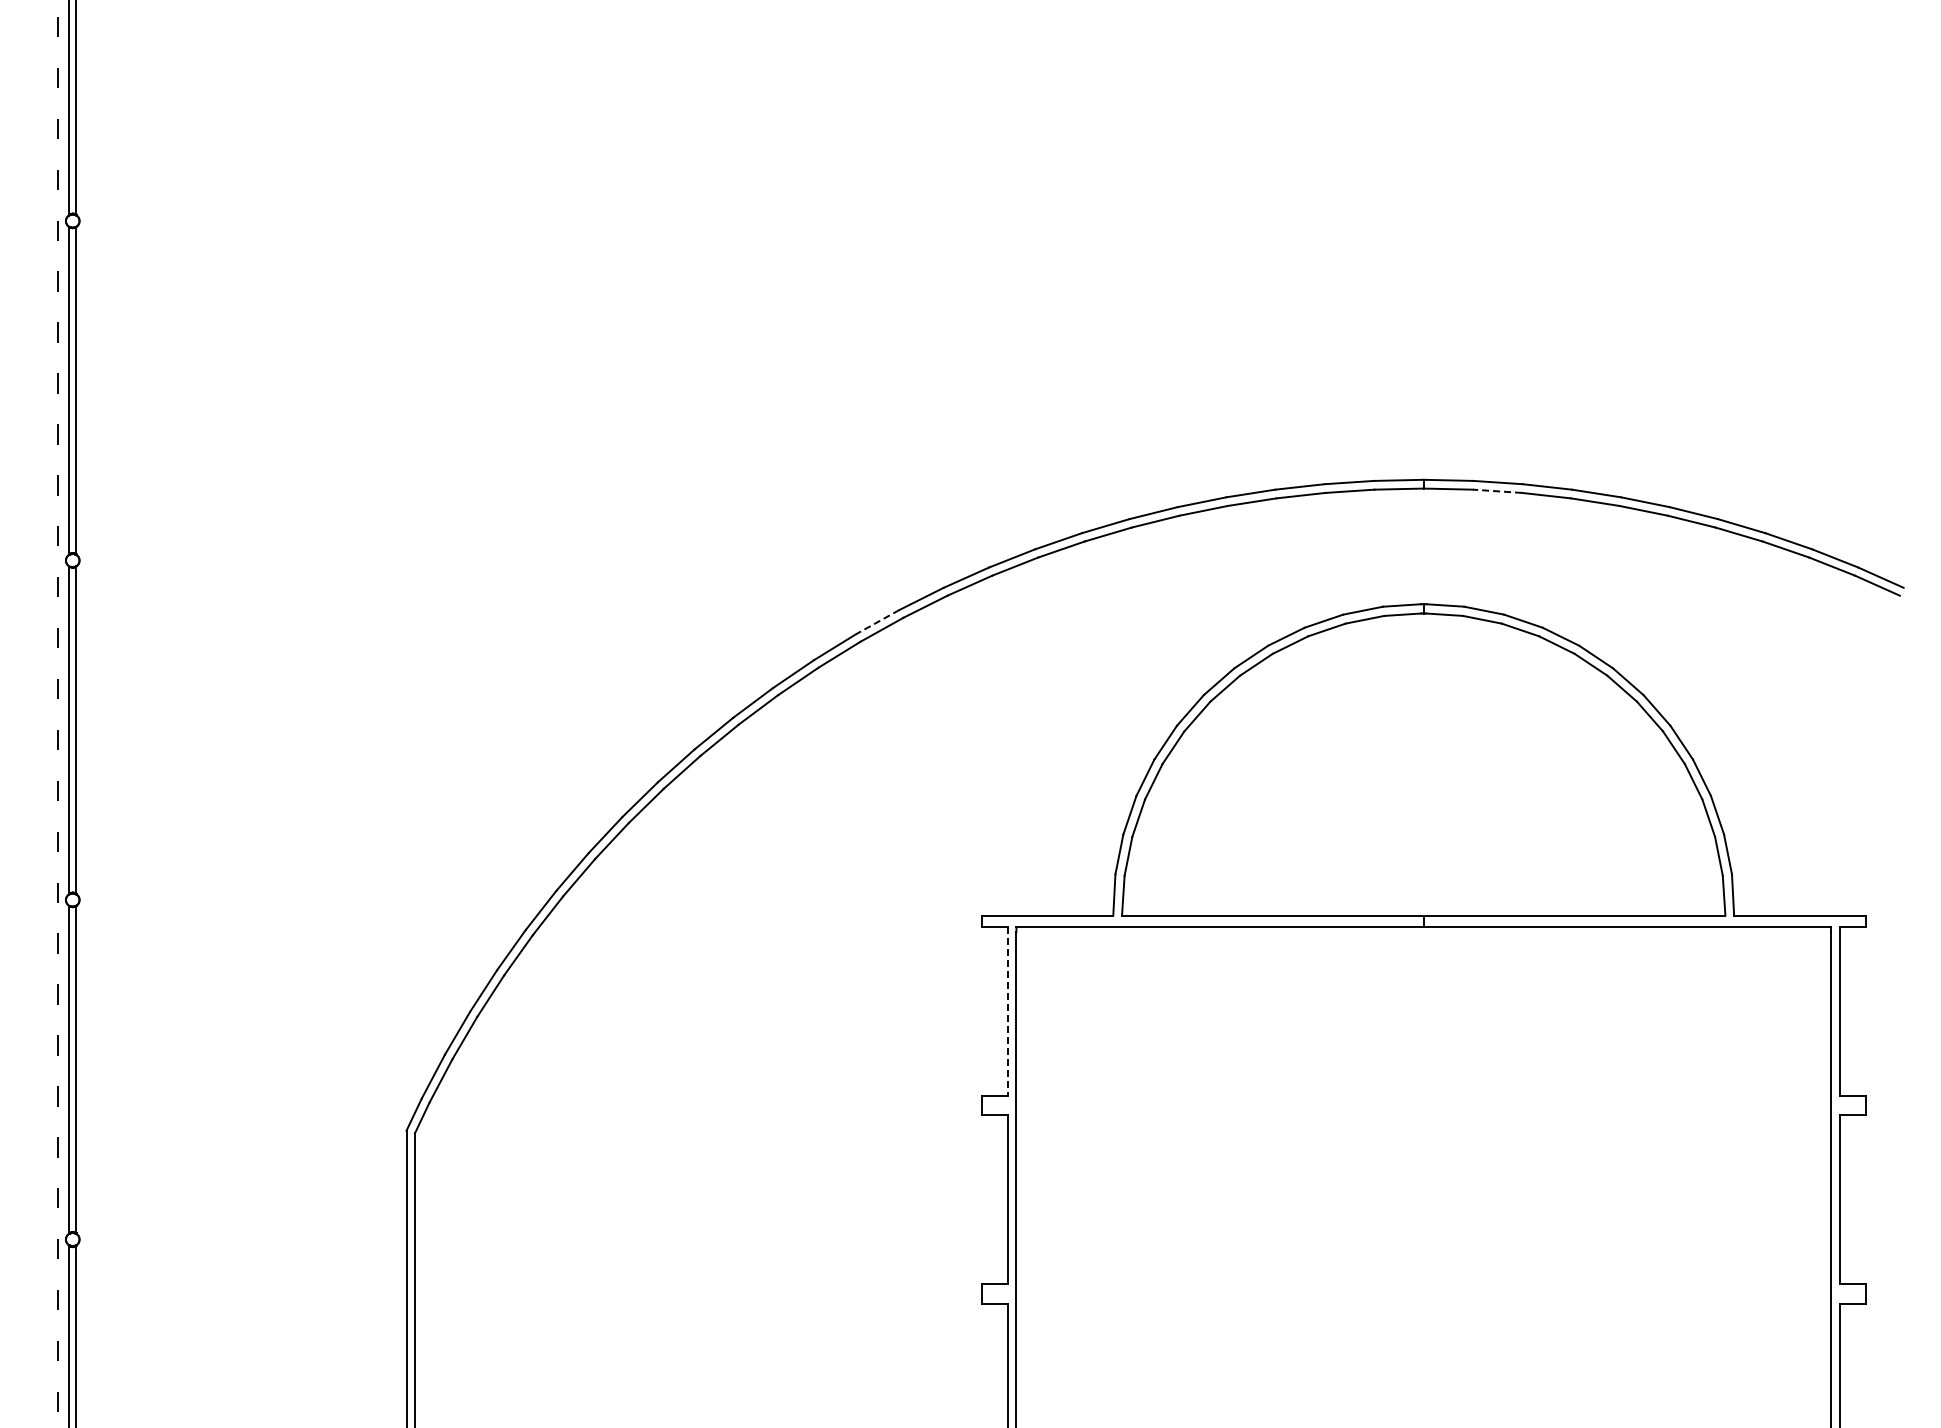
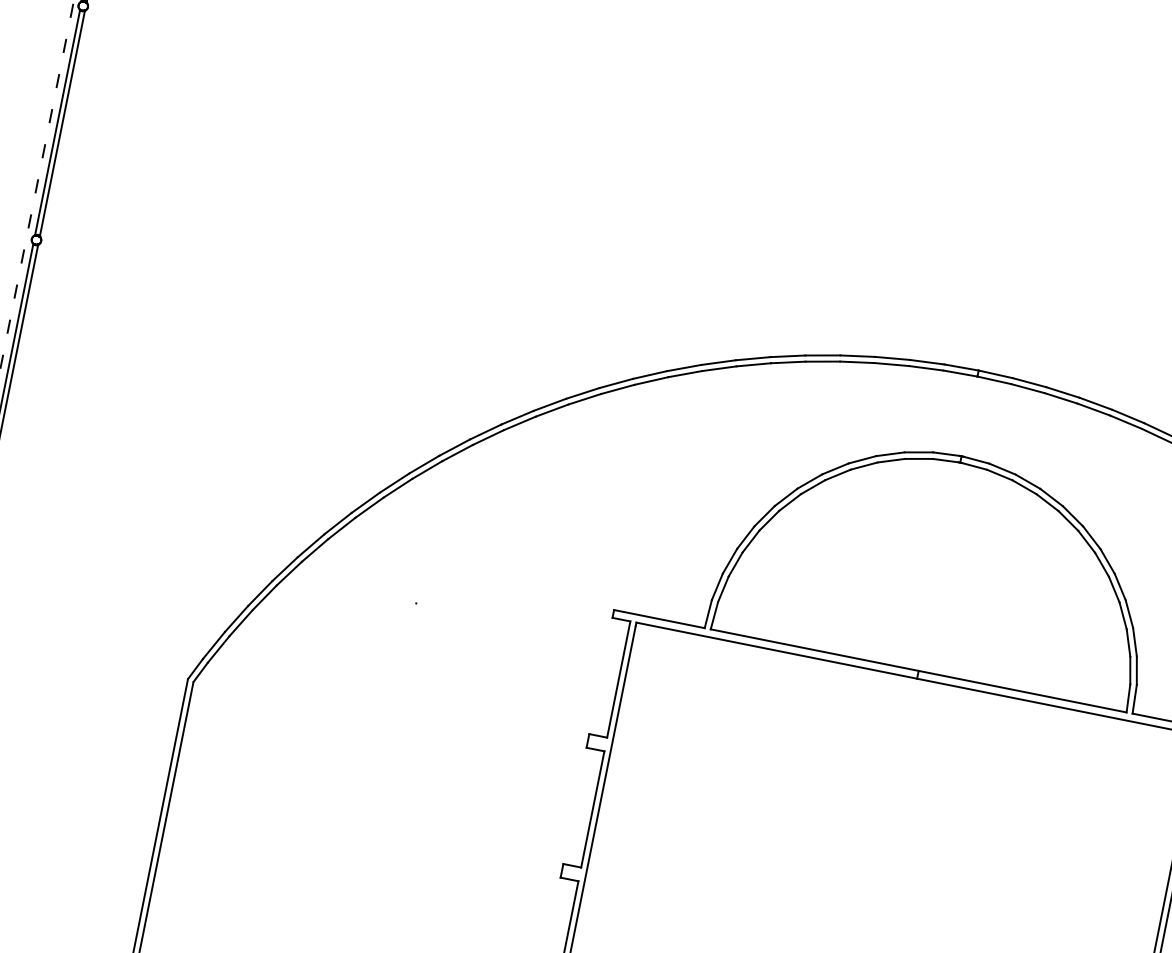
line: (1497, 491) -> (1027, 388), dashed -> solid
line: (877, 622) -> (582, 393), dashed -> solid
line: (1007, 1011) -> (618, 679), dashed -> solid

